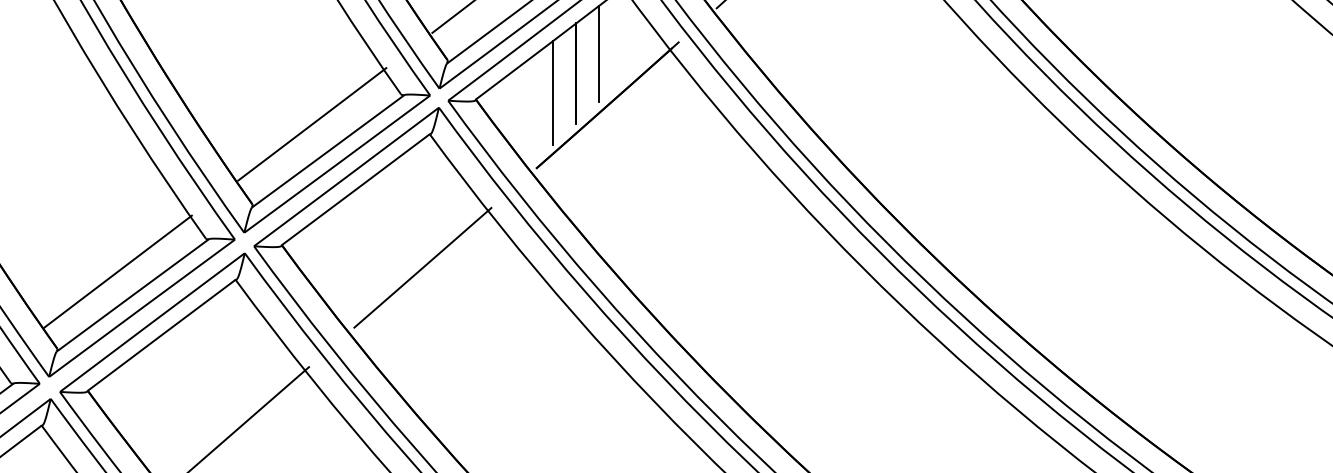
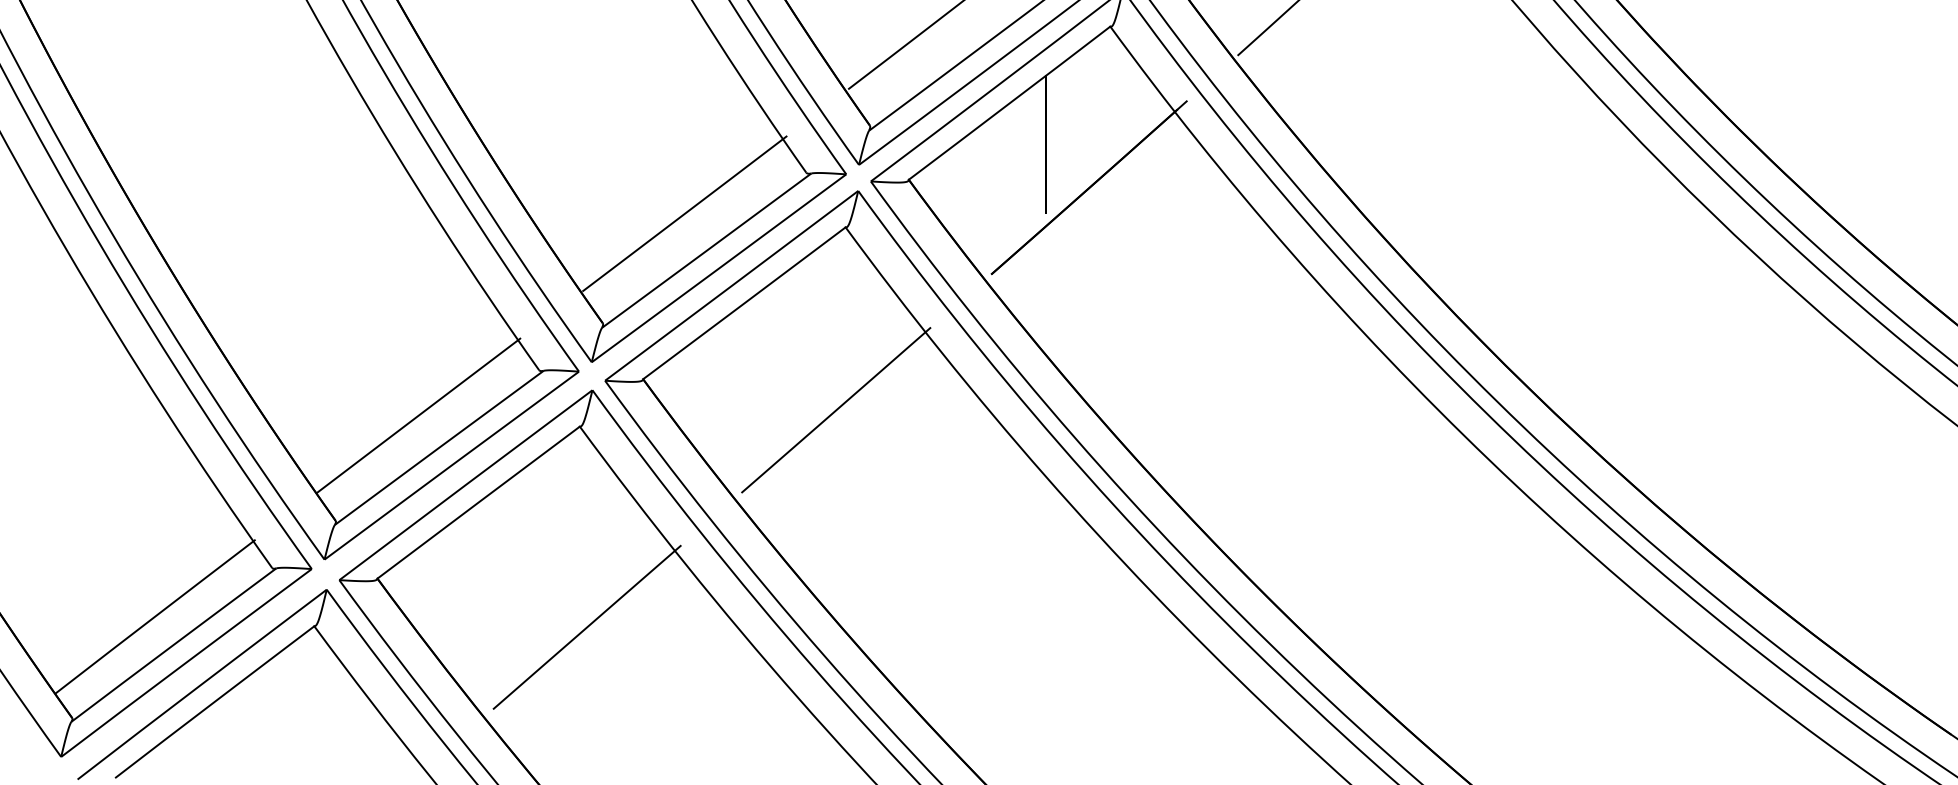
line: (599, 54) -> (1077, 117), removed
line: (553, 92) -> (1014, 170), removed

